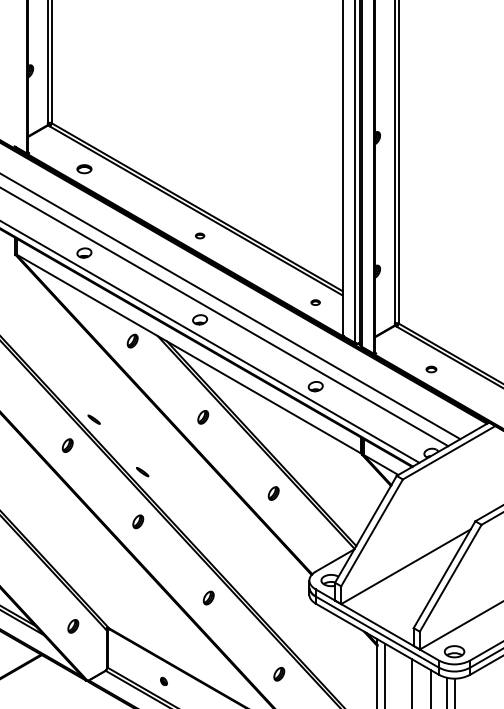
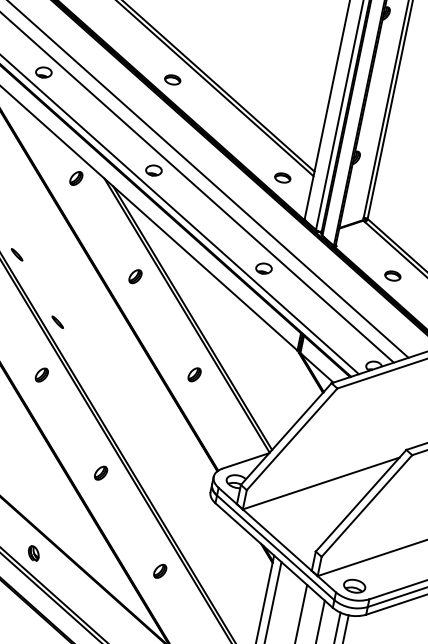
part: (199, 235) -> (172, 79), size x1.67
part: (315, 302) -> (282, 177), size x1.67
part: (431, 369) -> (392, 276), size x1.43
part: (163, 681) -> (33, 553), size x1.67

